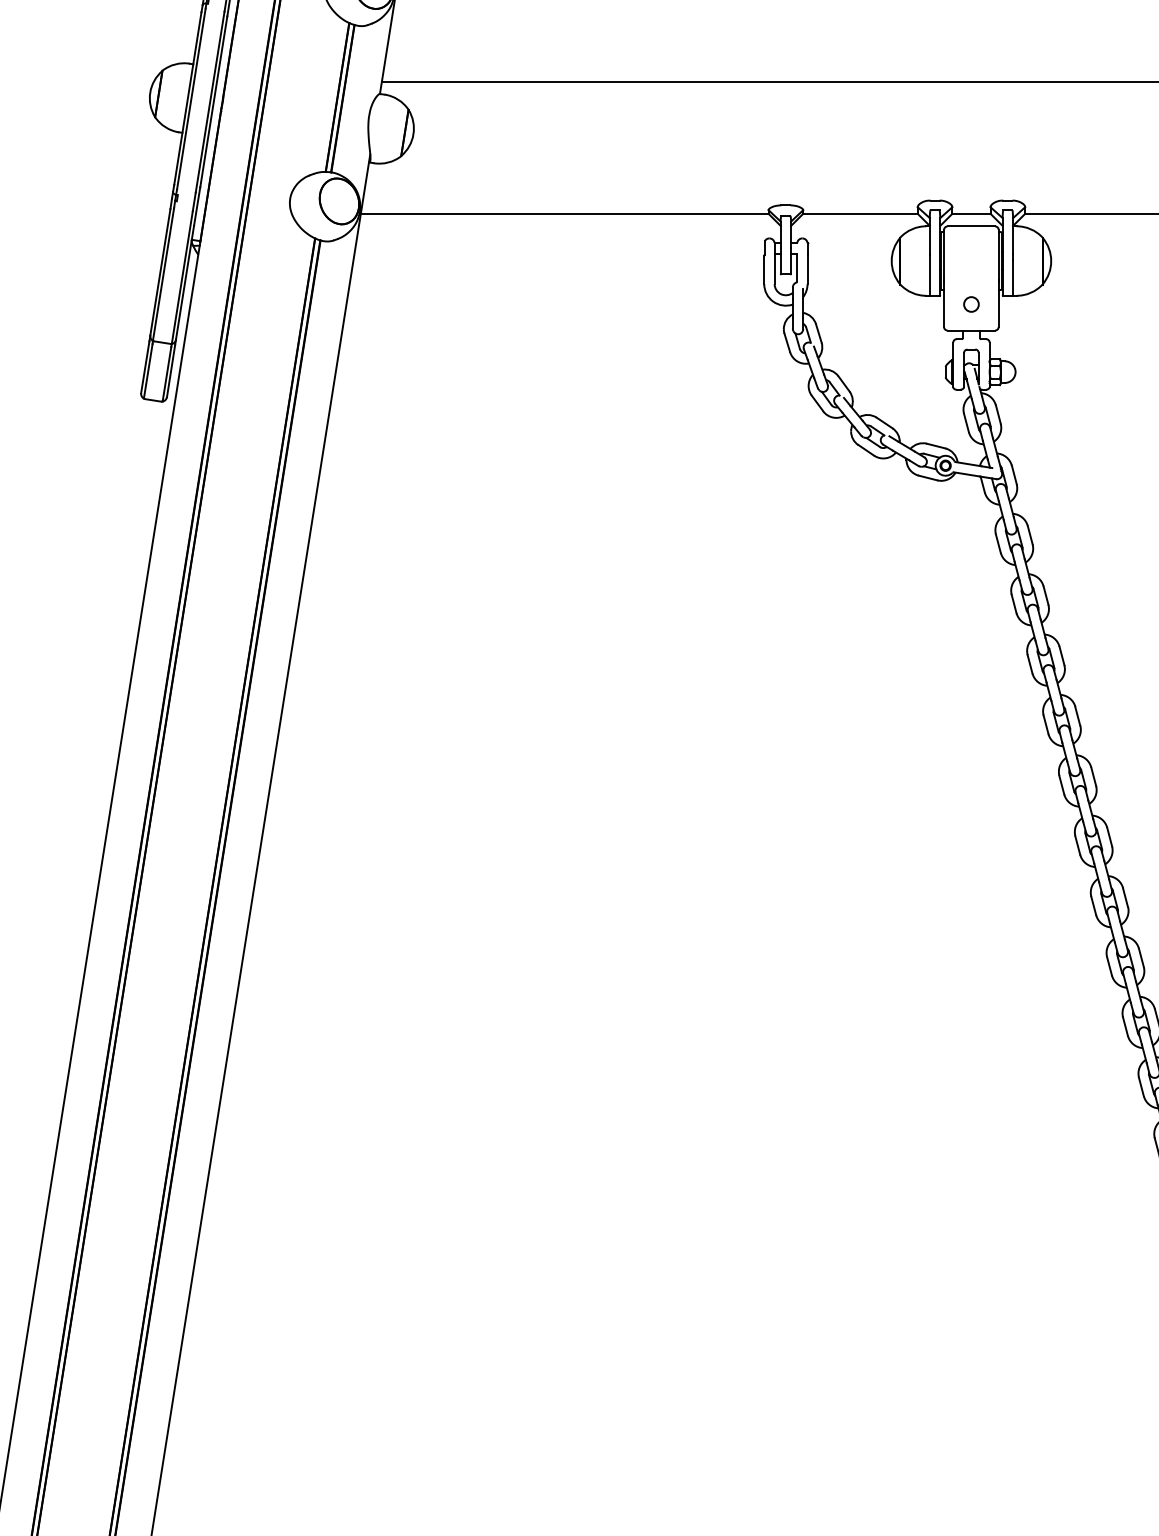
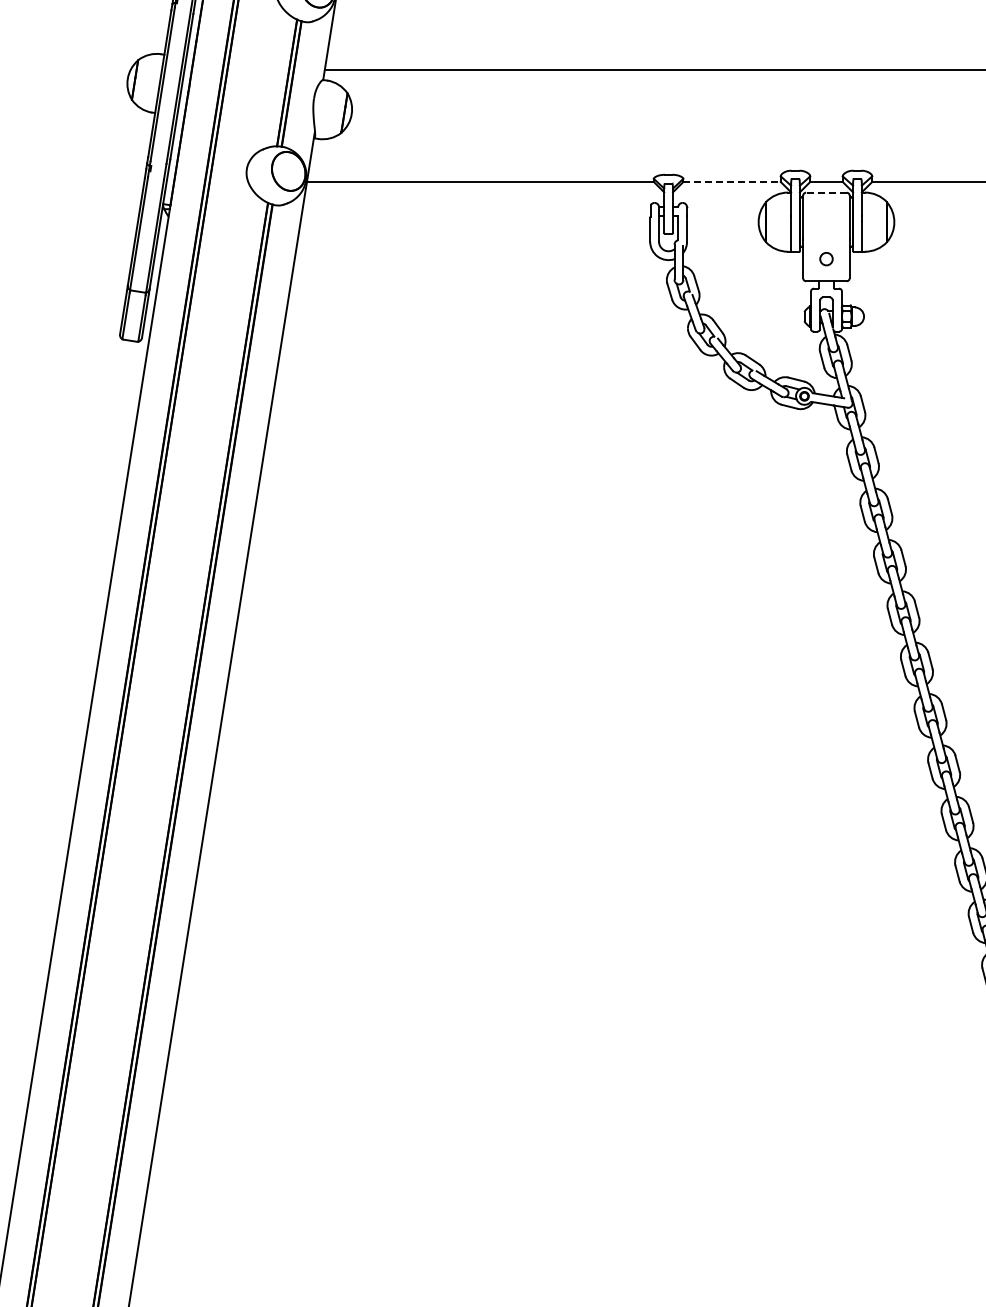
line: (860, 213) -> (732, 181), solid -> dashed
line: (970, 226) -> (825, 192), solid -> dashed

